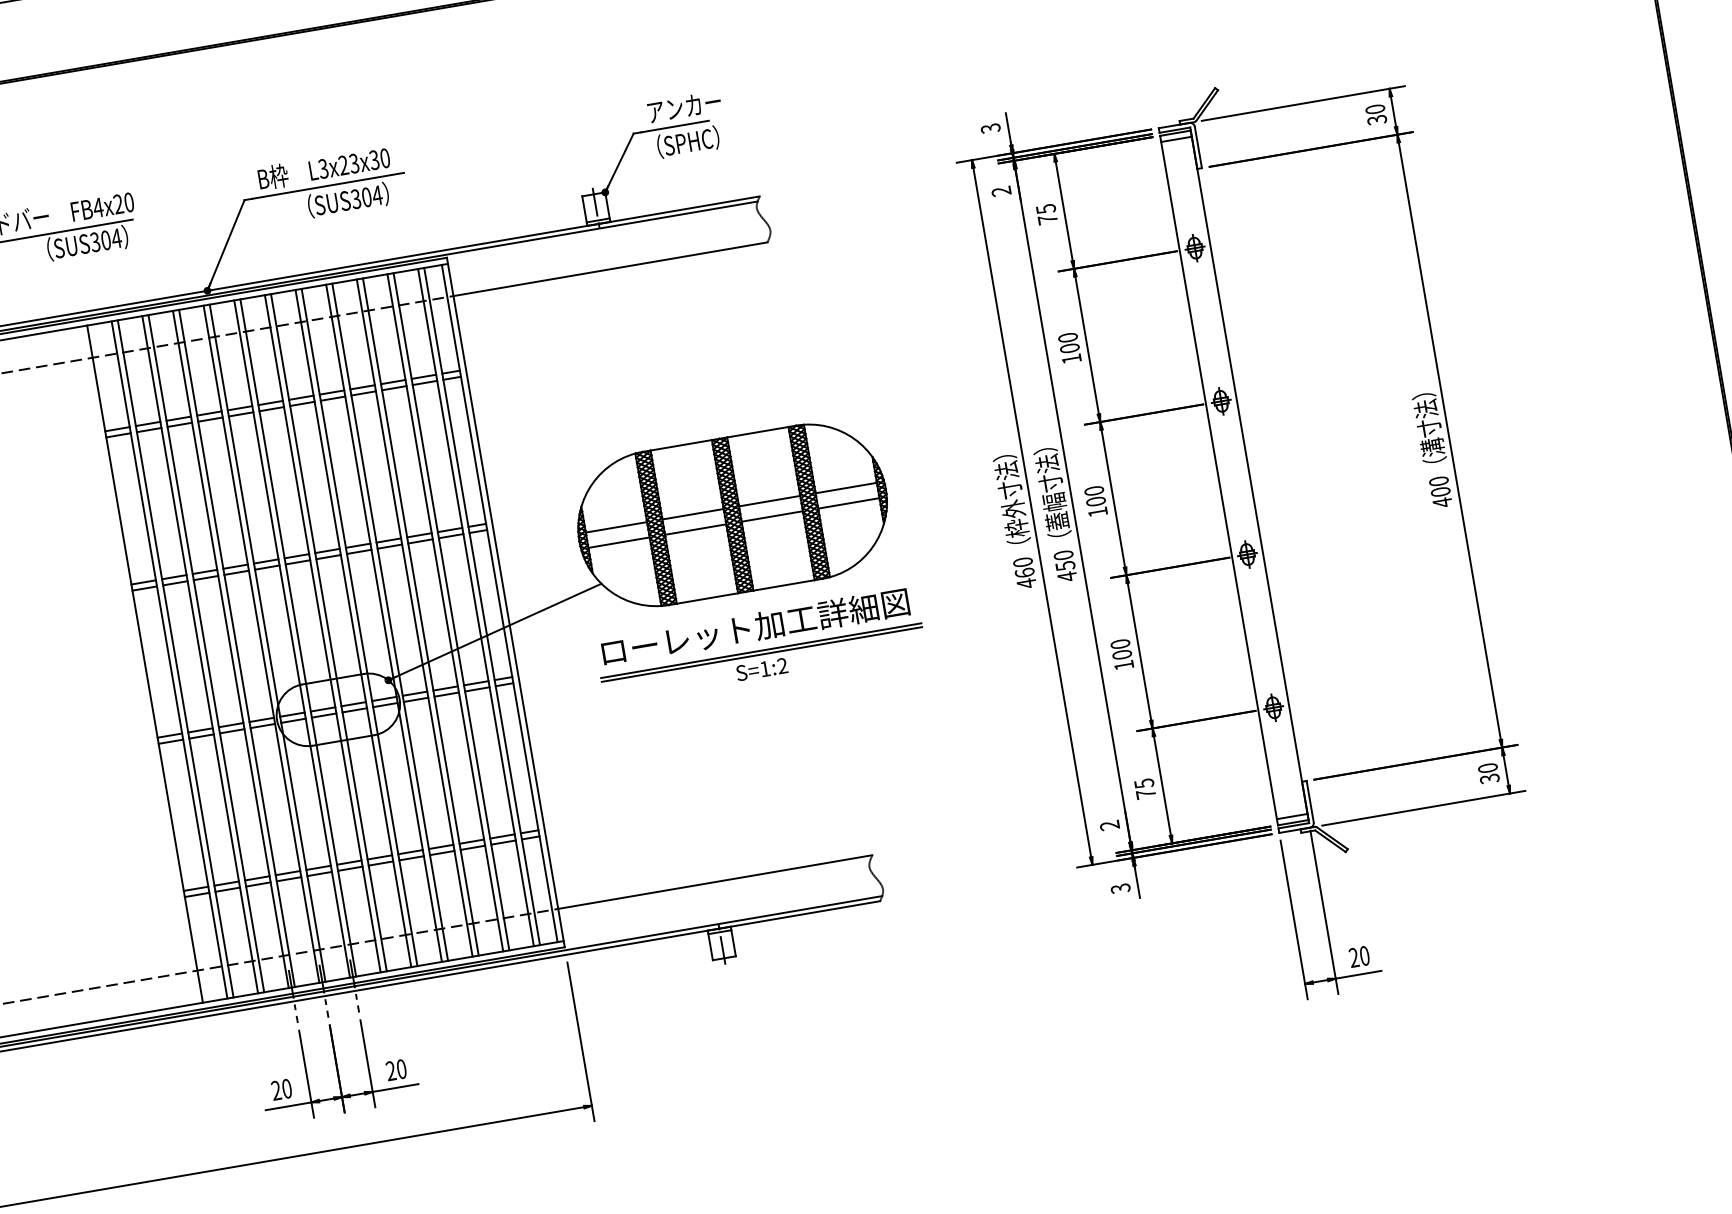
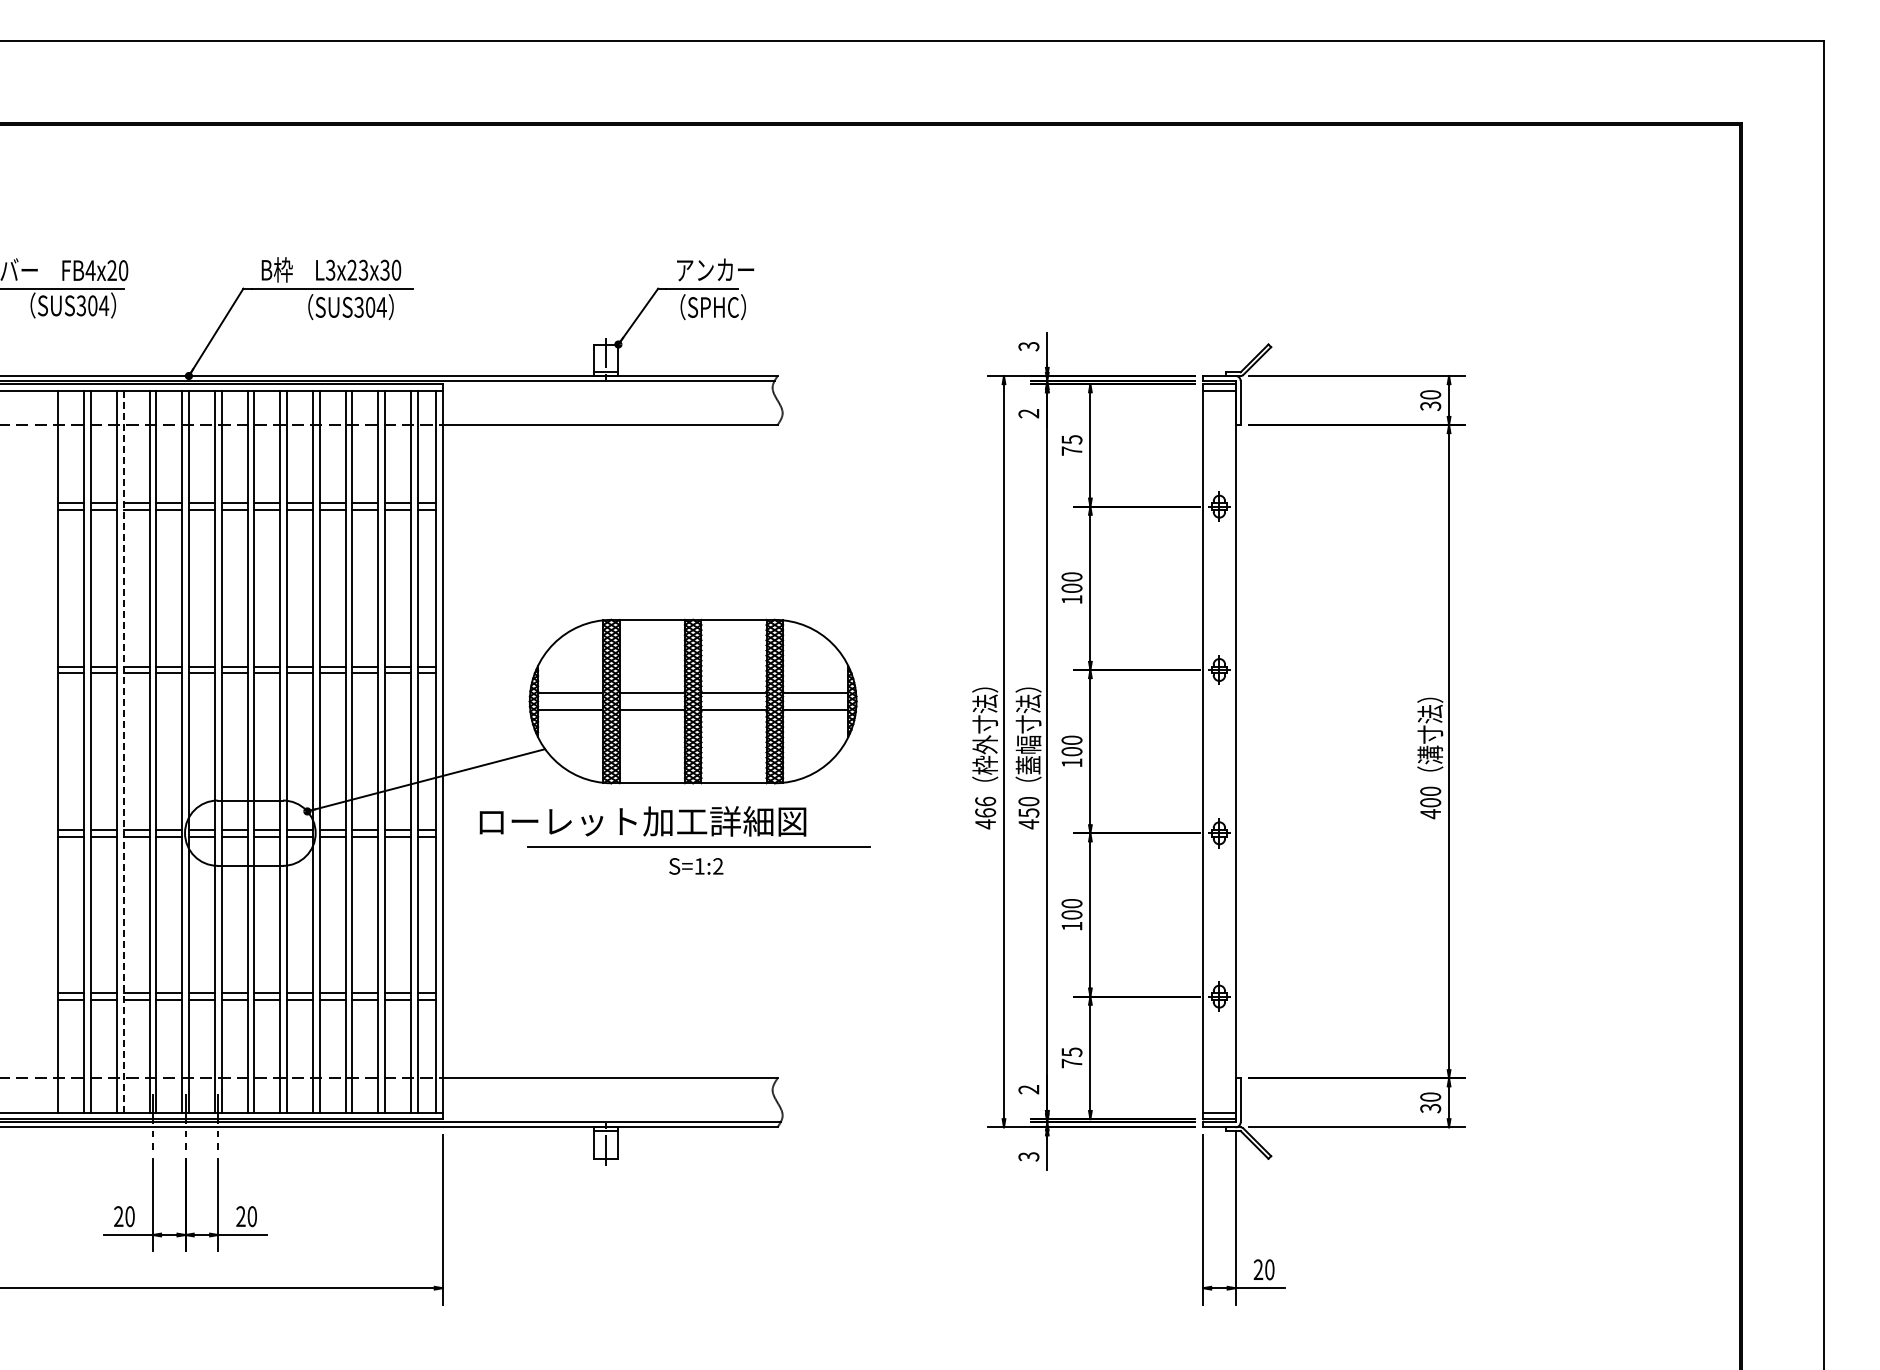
text: (1022, 562) -> (985, 801), 460 -> 466
text: (755, 627) -> (642, 821), moved
line: (206, 653) -> (123, 751), solid -> dashed
line: (761, 654) -> (698, 850), removed

